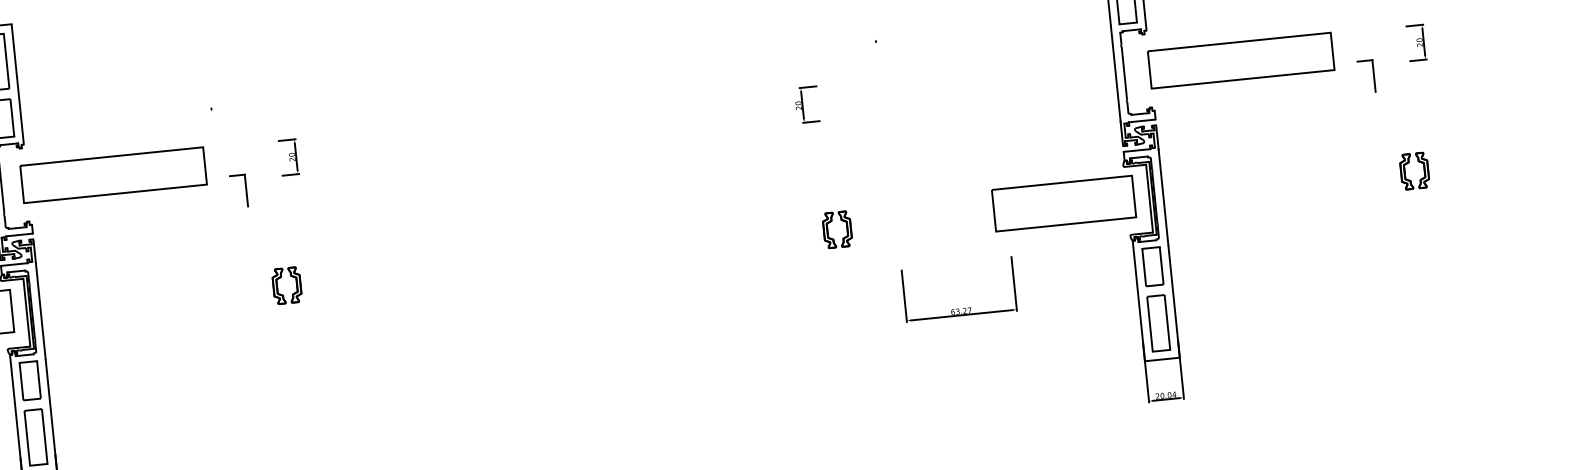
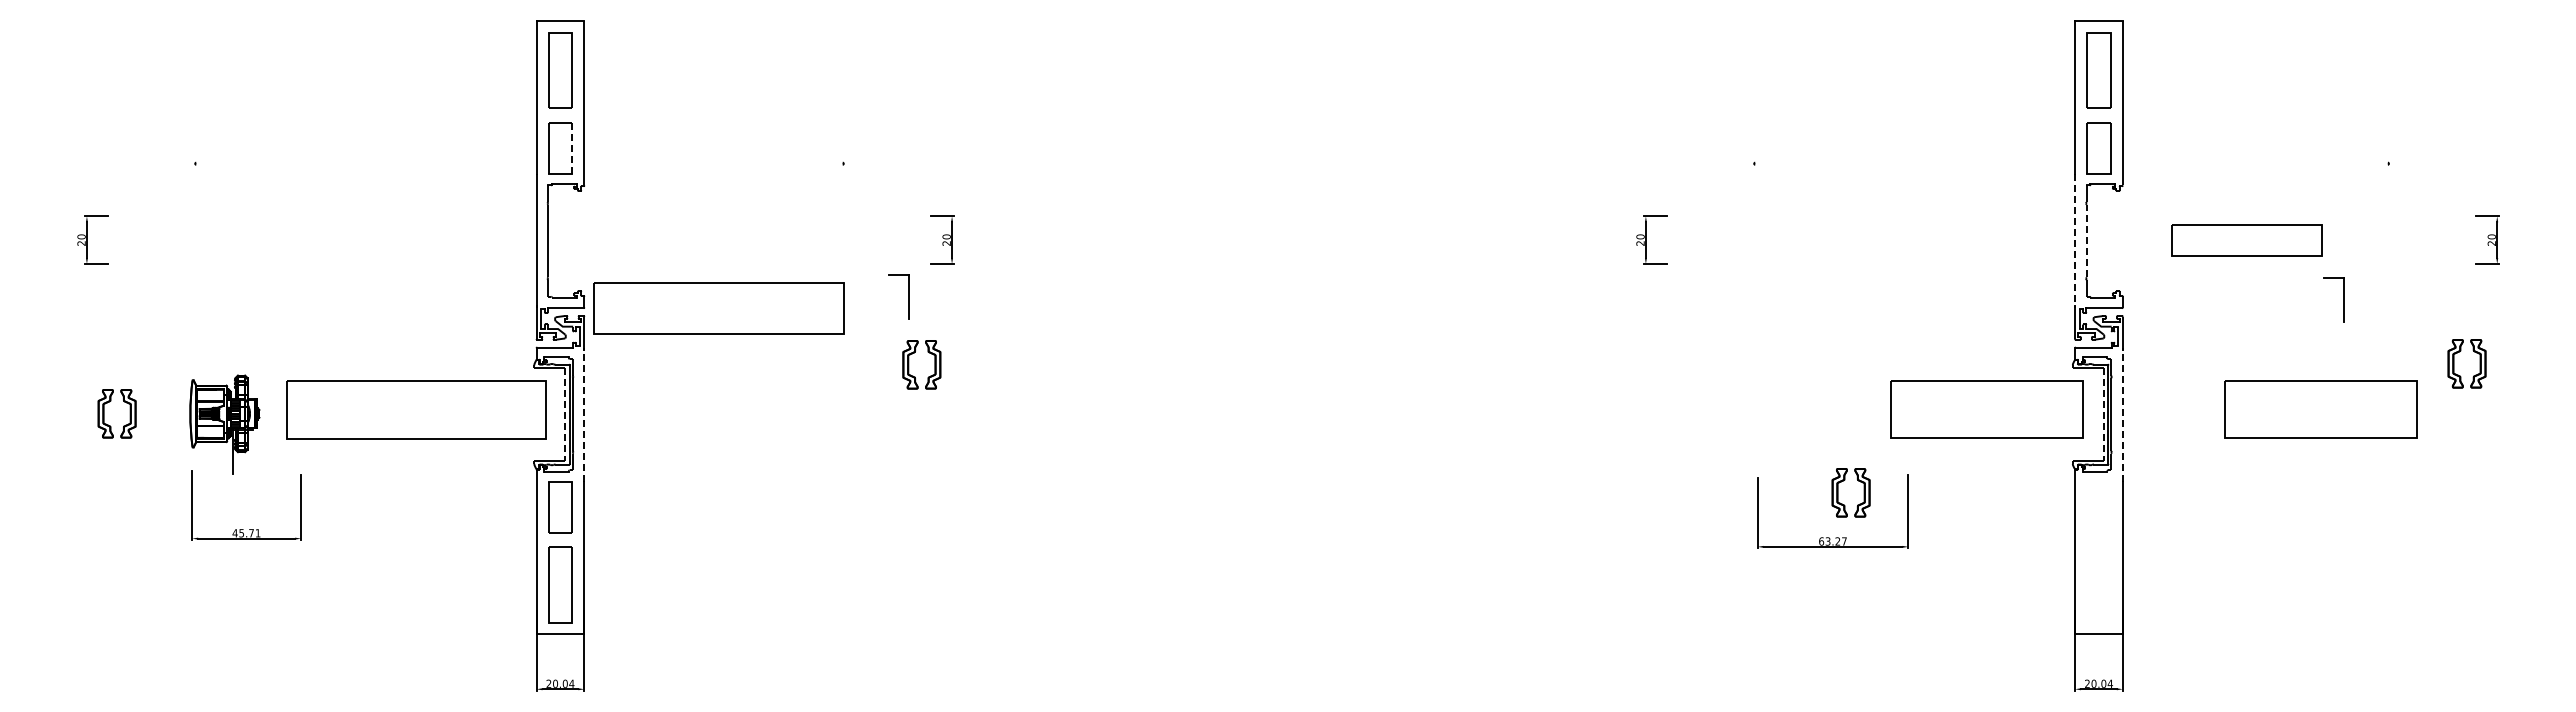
part: (1240, 61) -> (2246, 240), size x0.6
line: (1124, 72) -> (2086, 240), solid -> dashed
line: (1116, 74) -> (2075, 241), solid -> dashed
part: (1373, 75) -> (2343, 299), moved
line: (12, 117) -> (572, 148), solid -> dashed
part: (1405, 171) -> (2454, 363), moved
part: (113, 175) -> (718, 308), moved
part: (1307, 178) -> (2320, 409), added
part: (246, 190) -> (908, 296), moved
line: (1163, 197) -> (2122, 414), solid -> dashed
line: (1149, 199) -> (2103, 415), solid -> dashed
part: (828, 230) -> (1838, 492), moved
part: (1152, 266) -> (2098, 507), removed
part: (278, 286) -> (909, 364), moved
line: (40, 311) -> (584, 414), solid -> dashed
line: (27, 313) -> (565, 415), solid -> dashed
part: (1158, 323) -> (2098, 584), removed

